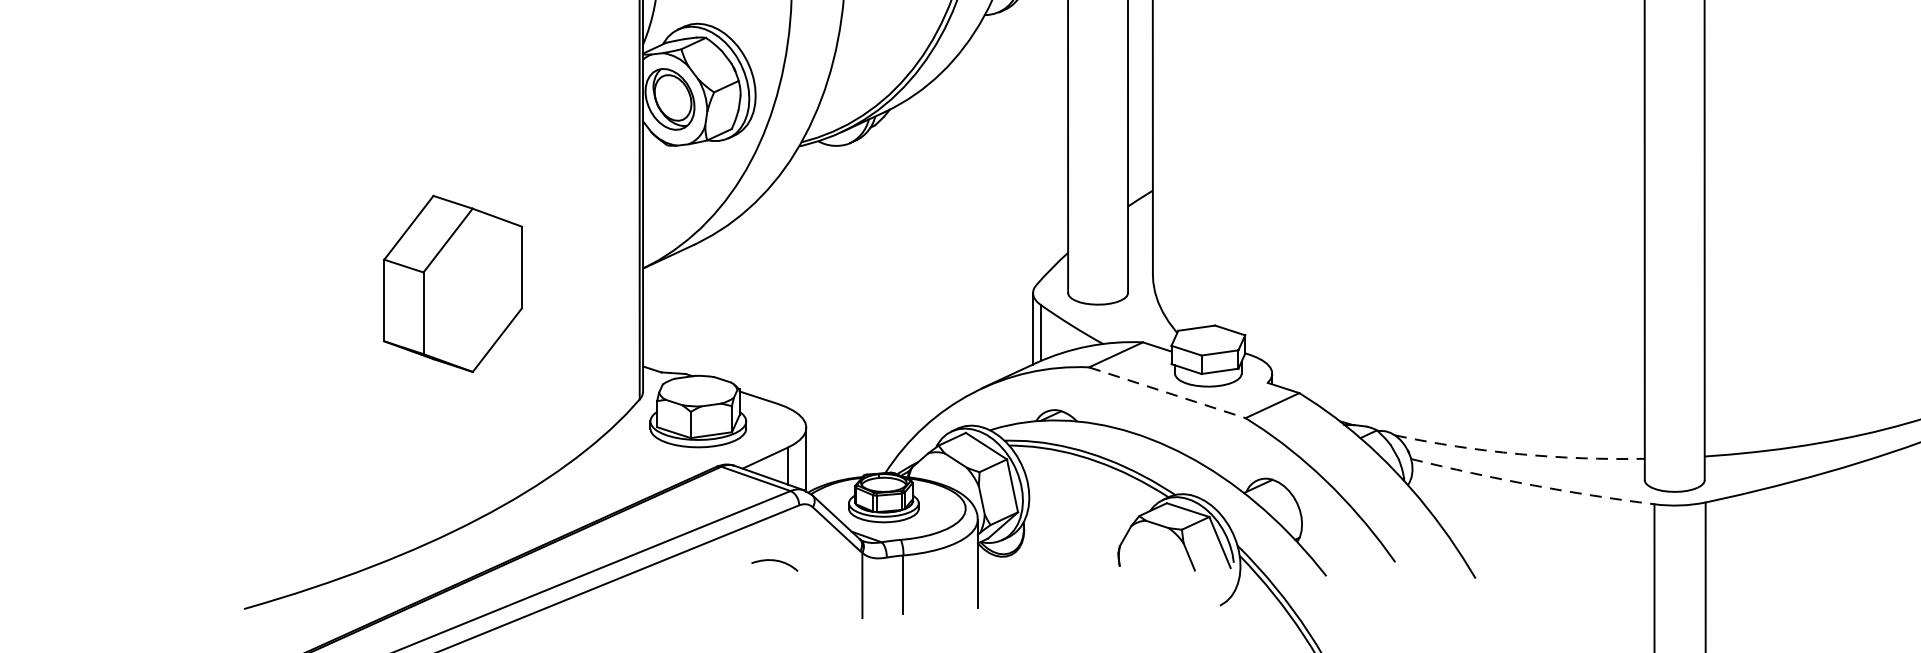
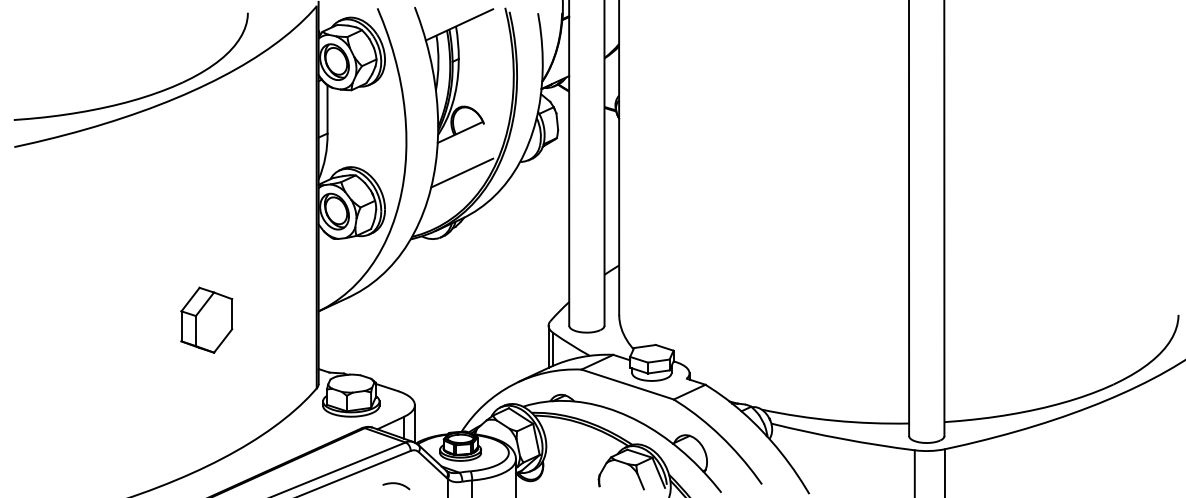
line: (887, 32) -> (462, 172), added
part: (452, 282) -> (206, 319), size x0.62
line: (1168, 392) -> (628, 384), dashed -> solid
arc: (1519, 453) -> (835, 420), dashed -> solid
arc: (1531, 485) -> (842, 439), dashed -> solid

